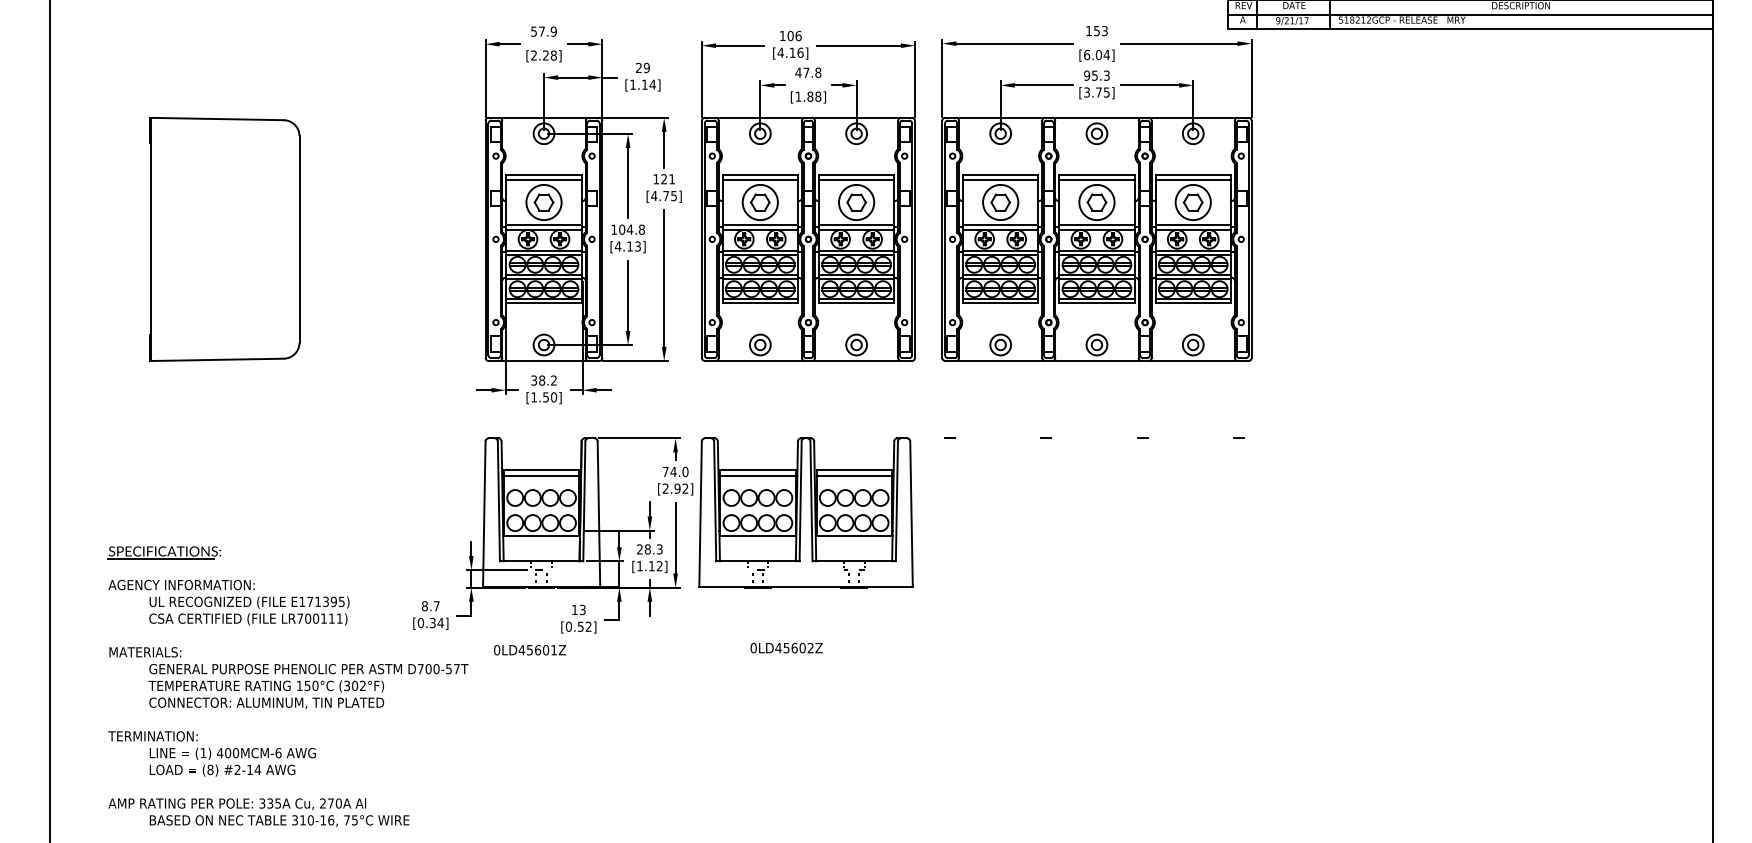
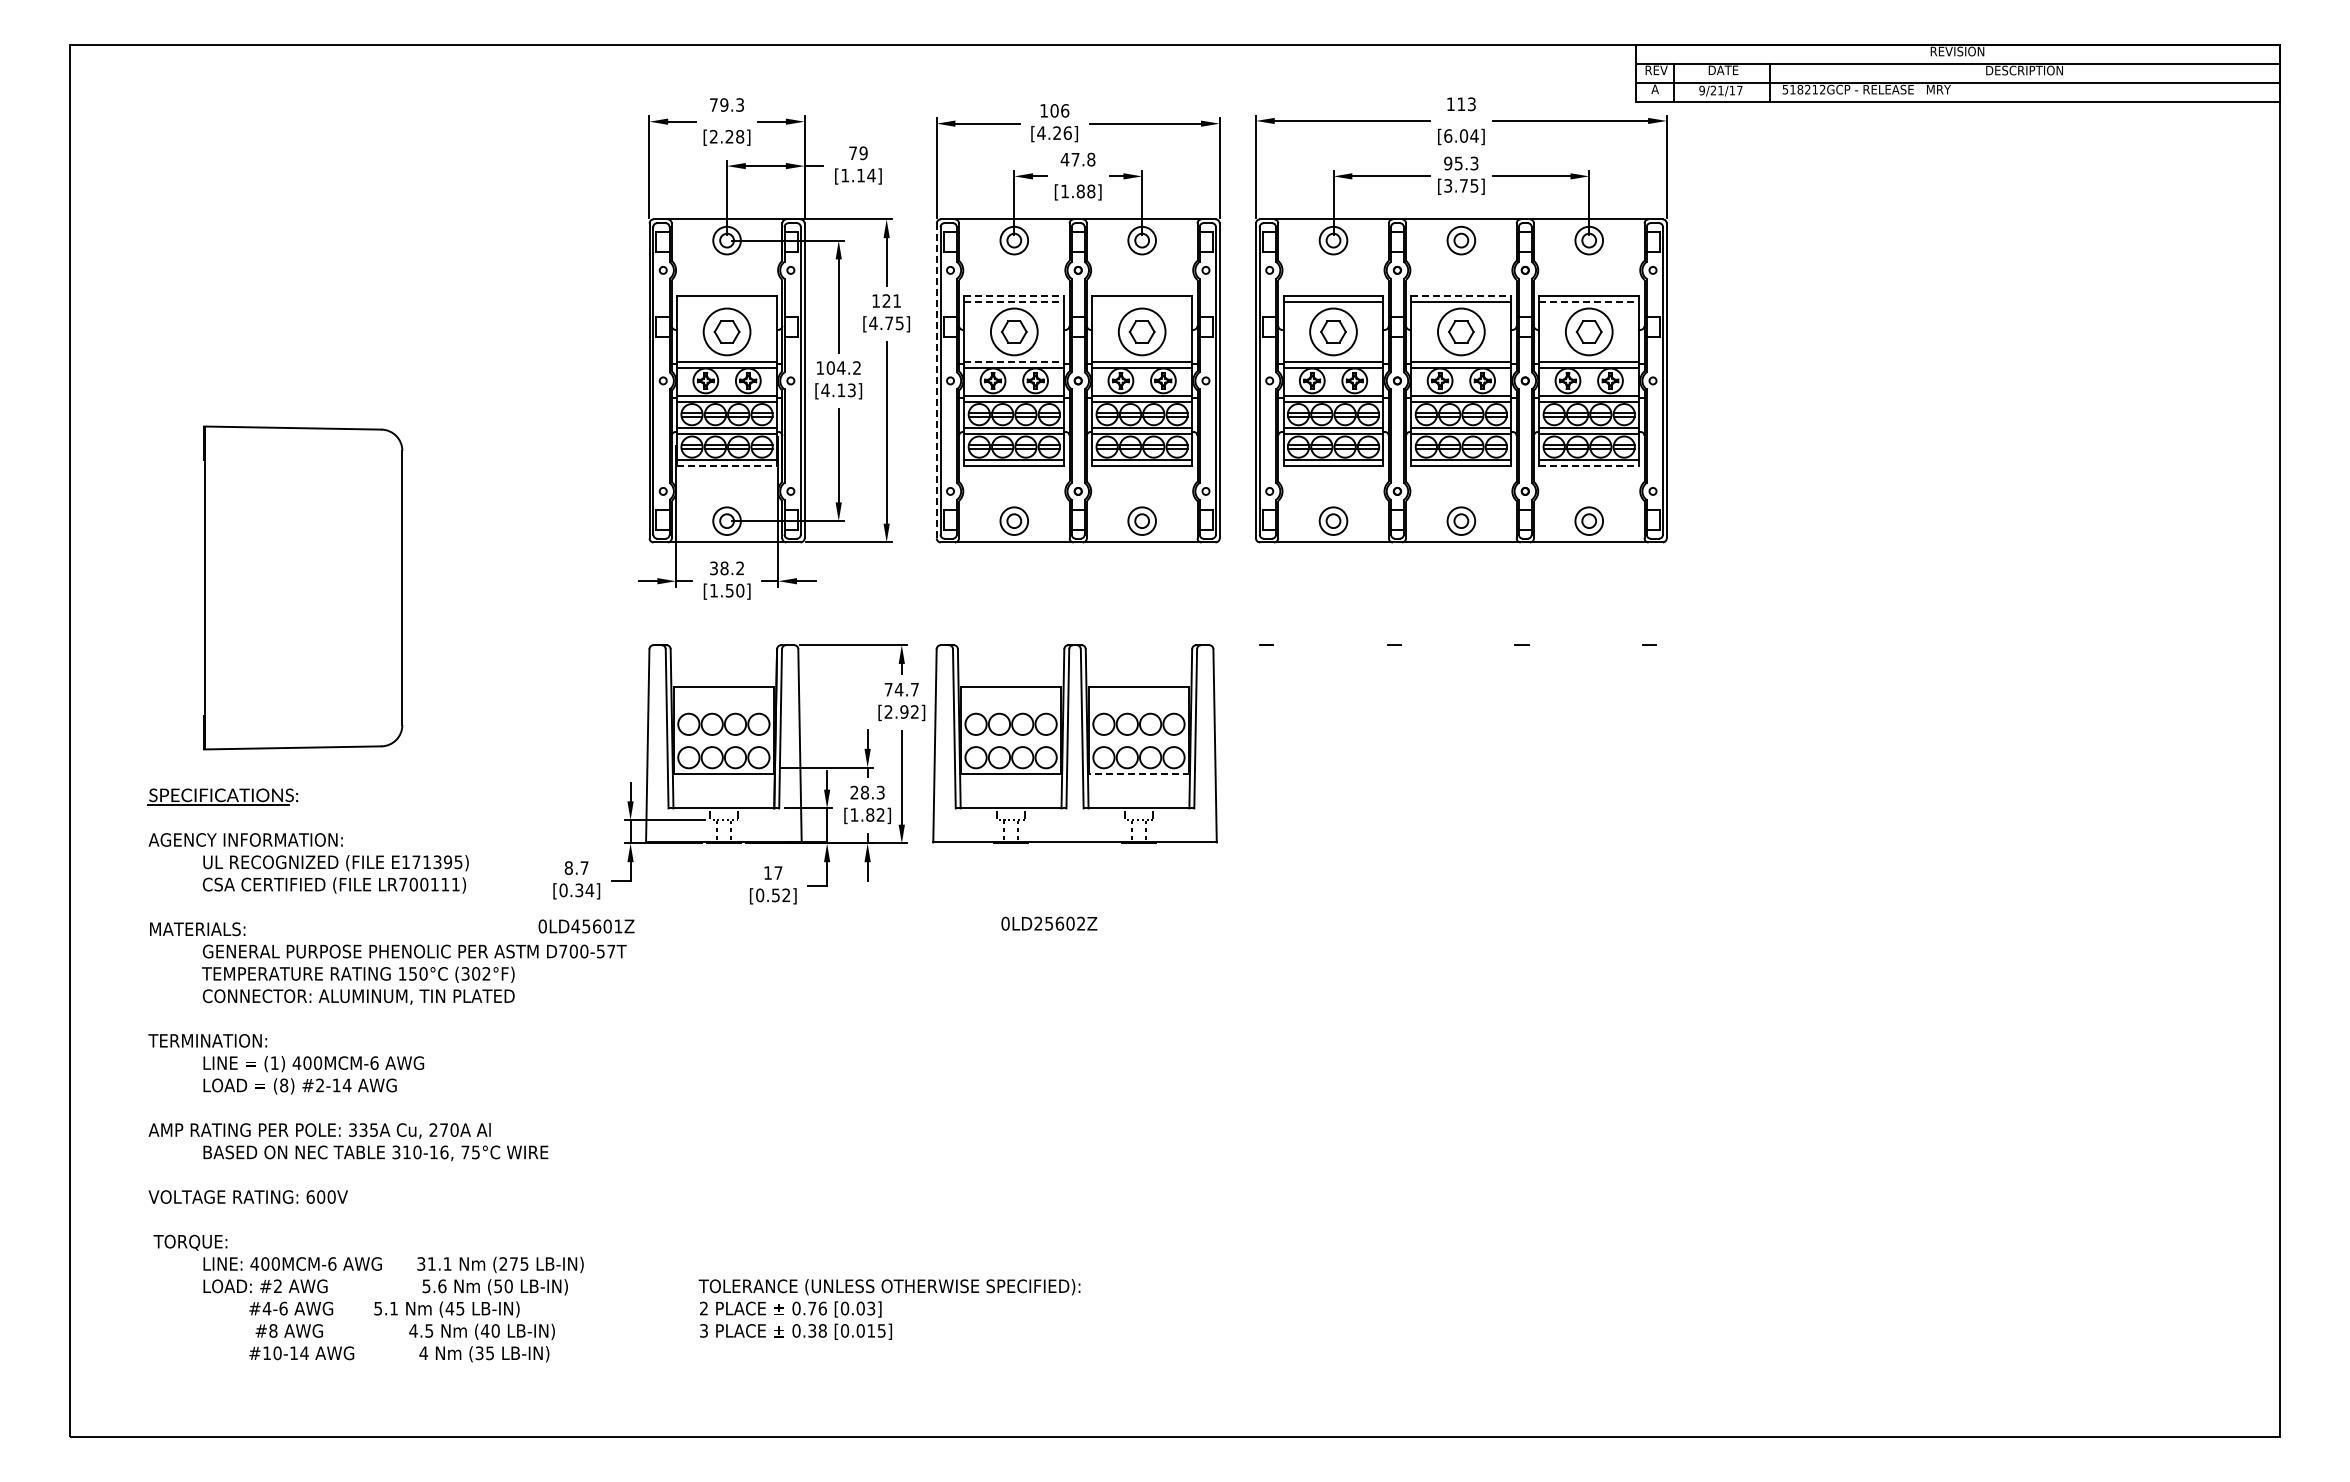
text: (544, 31) -> (727, 104), 57.9 -> 79.3
text: (1097, 31) -> (1461, 104), 153 -> 113
text: (792, 52) -> (1056, 132), [4.16] -> [4.26]
text: (638, 67) -> (852, 152), 29 -> 79
line: (760, 175) -> (1014, 295), solid -> dashed
line: (1097, 175) -> (1461, 295), solid -> dashed
line: (544, 180) -> (727, 302), removed
line: (760, 180) -> (1014, 302), solid -> dashed
line: (856, 180) -> (1142, 302), removed
line: (1193, 180) -> (1589, 302), solid -> dashed
line: (760, 224) -> (1014, 361), solid -> dashed
text: (642, 229) -> (857, 367), 104.8 -> 104.2
part: (225, 239) -> (303, 587), moved
line: (701, 239) -> (936, 380), solid -> dashed
line: (544, 303) -> (727, 465), solid -> dashed
line: (1193, 303) -> (1589, 465), solid -> dashed
text: (685, 471) -> (914, 689), 74.0 -> 74.7
line: (541, 476) -> (723, 695), removed
line: (758, 476) -> (1011, 695), removed
line: (853, 476) -> (1138, 695), removed
line: (853, 535) -> (1138, 774), solid -> dashed
text: (652, 565) -> (870, 814), [1.12] -> [1.82]
text: (582, 609) -> (778, 872), 13 -> 17
text: (778, 647) -> (1038, 923), 0LD45602Z -> 0LD25602Z
text: (530, 650) -> (586, 926), moved

